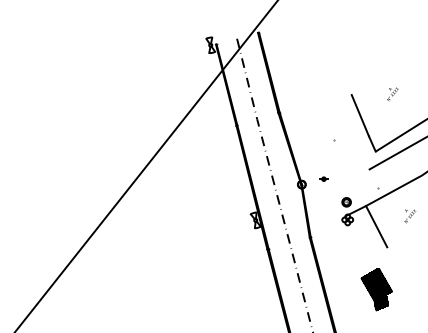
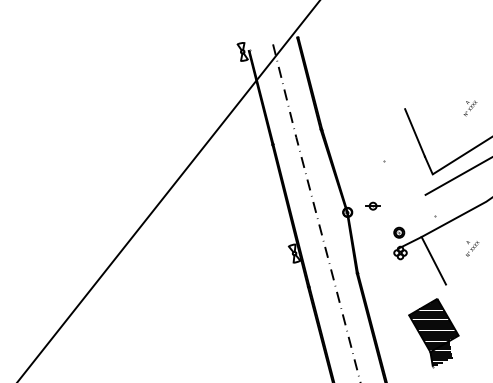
text: (392, 94) -> (470, 108), moved
part: (323, 178) -> (372, 205), size x1.67
part: (376, 289) -> (433, 333), size x1.43

